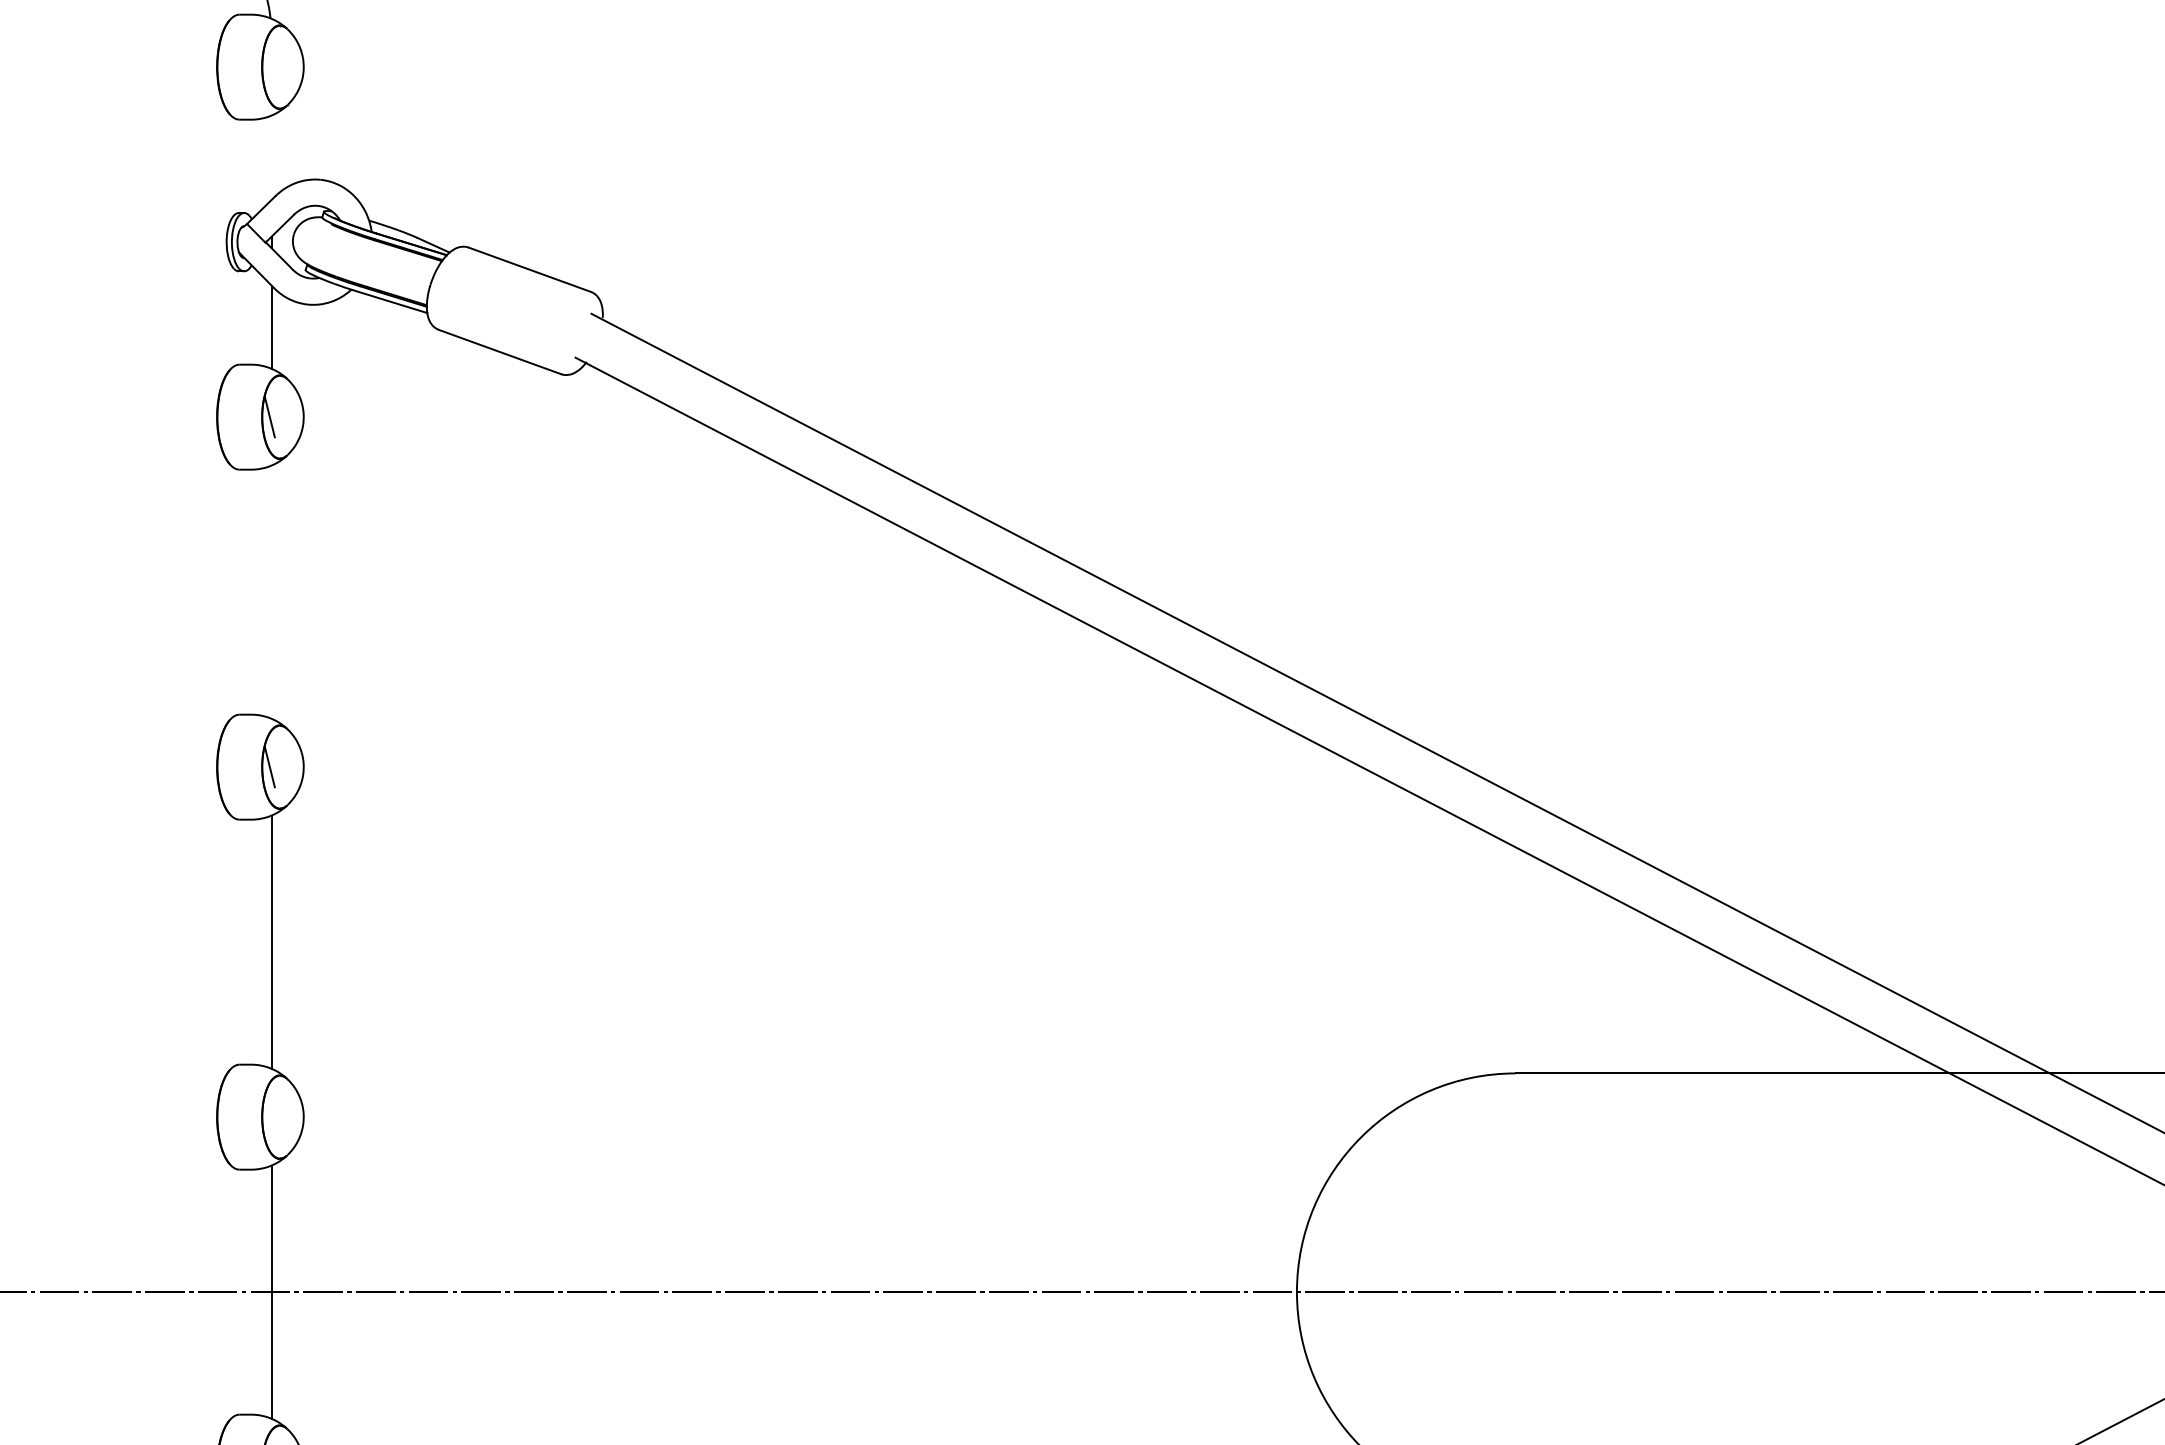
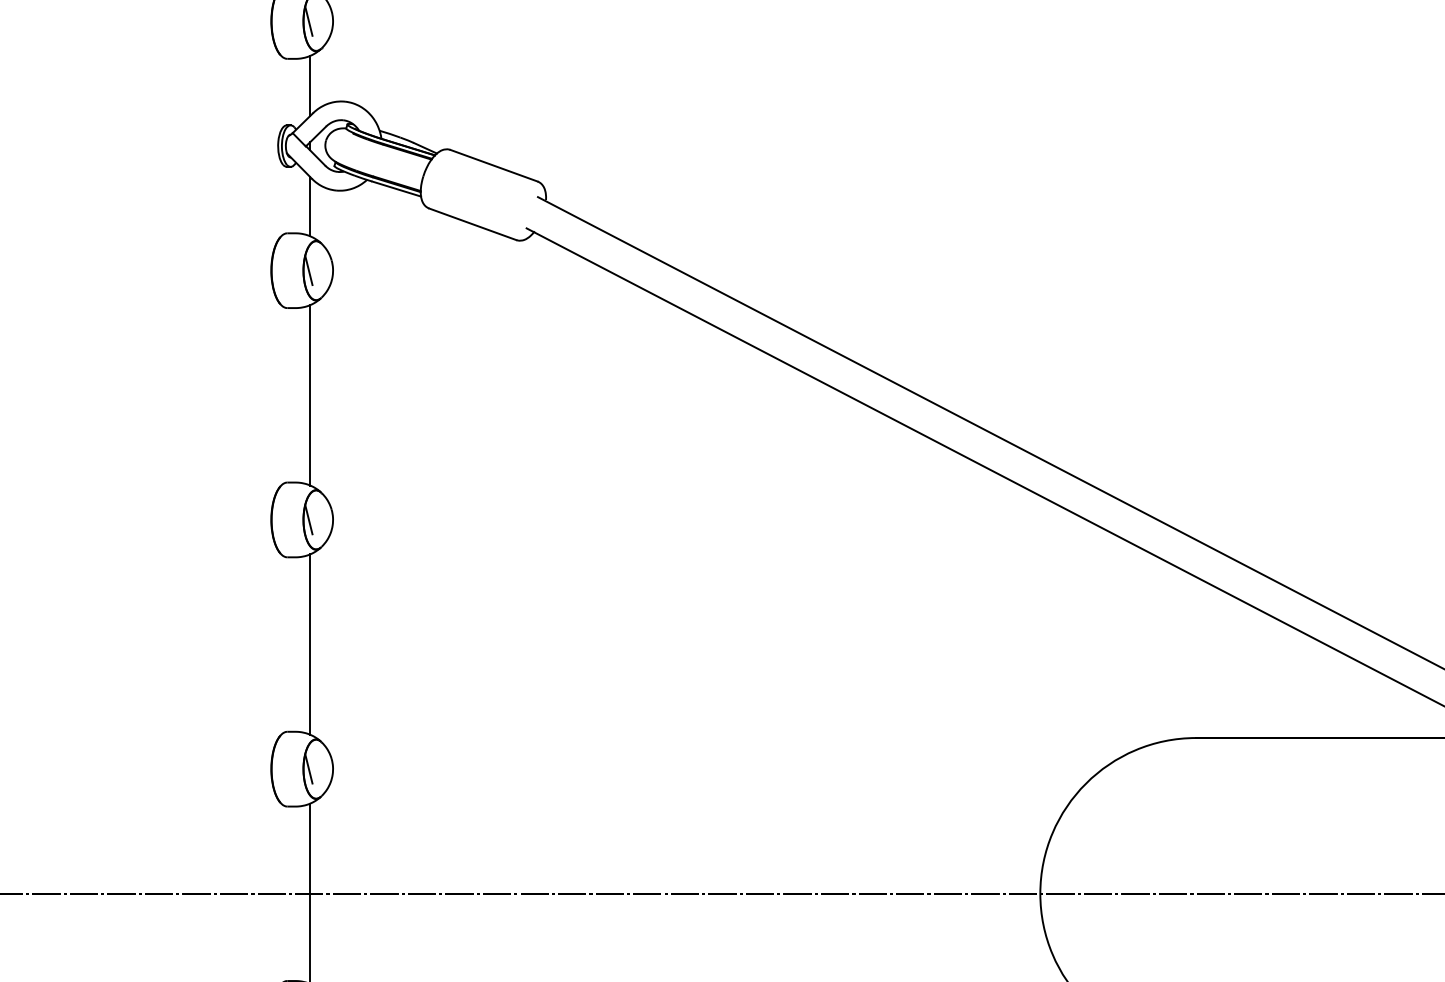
line: (269, 67) -> (308, 21), added
line: (271, 157) -> (310, 85), added
line: (271, 591) -> (310, 394), added
line: (269, 1117) -> (308, 769), added

